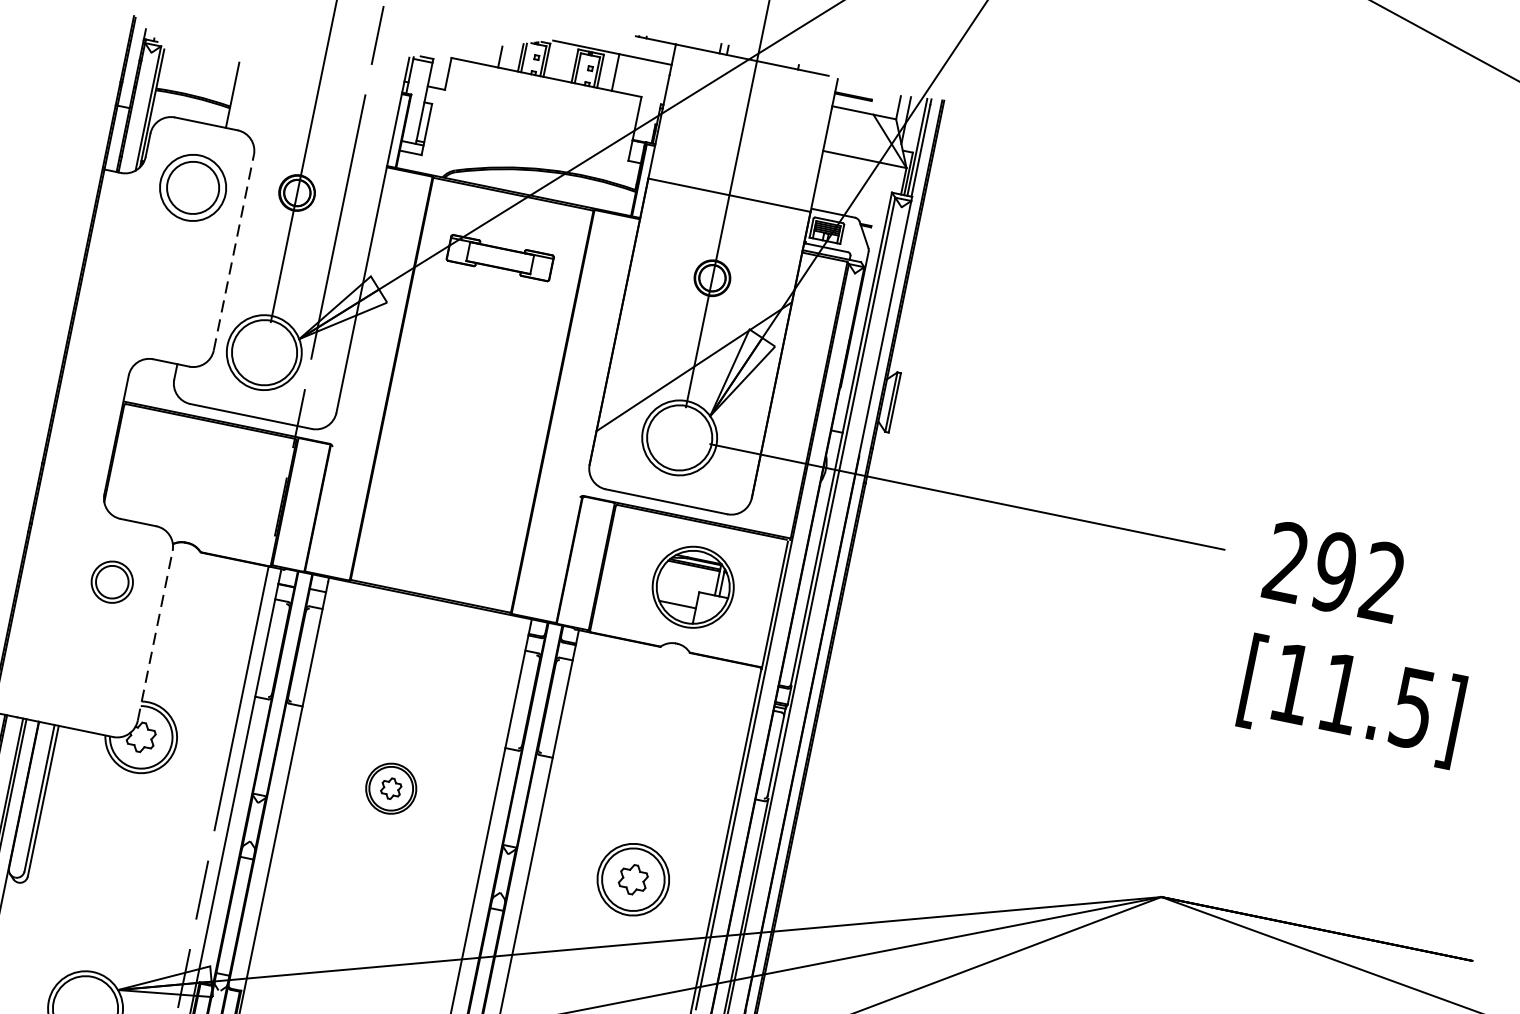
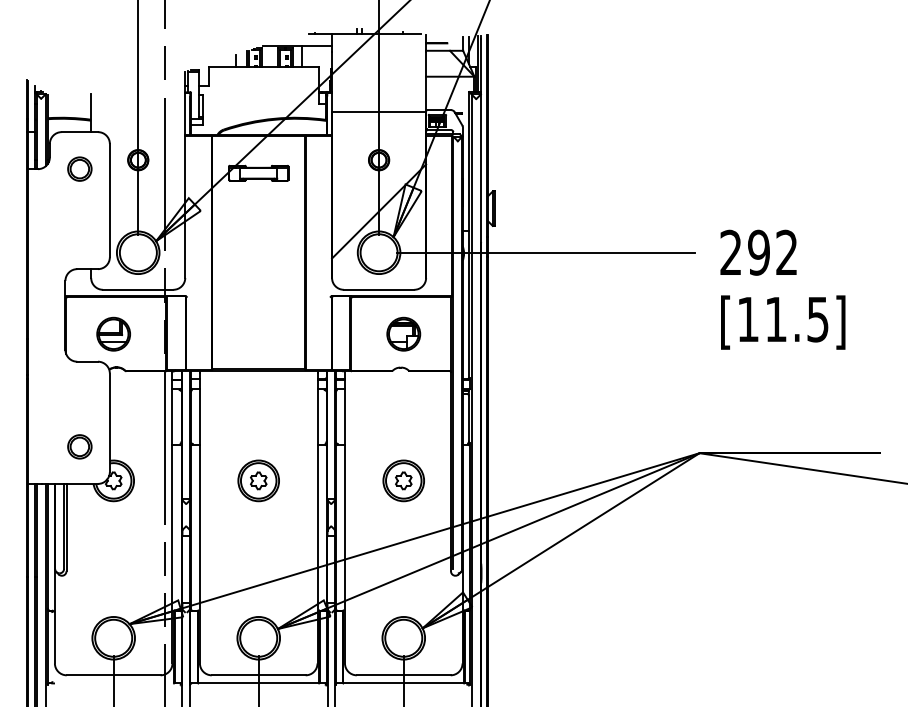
part: (192, 186) -> (79, 168), size x0.62
line: (233, 252) -> (109, 200), dashed -> solid
part: (193, 483) -> (113, 333), added
part: (111, 581) -> (79, 446), moved
part: (693, 585) -> (403, 333), size x0.71
line: (154, 635) -> (109, 422), dashed -> solid
part: (391, 787) -> (258, 480), size x1.43
part: (633, 878) -> (403, 480), moved

